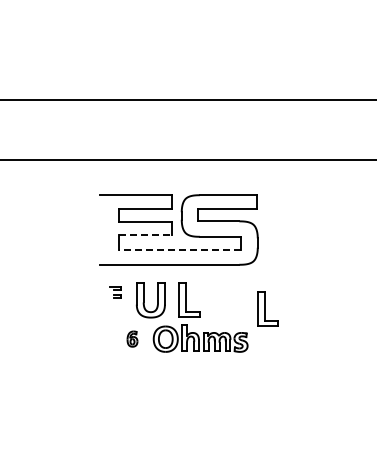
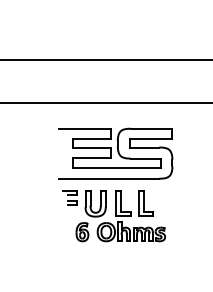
line: (145, 235) -> (91, 157), dashed -> solid
line: (179, 249) -> (116, 167), dashed -> solid
part: (115, 292) -> (70, 198), size x1.67
part: (267, 308) -> (145, 203), moved
part: (132, 338) -> (82, 231), size x1.67

